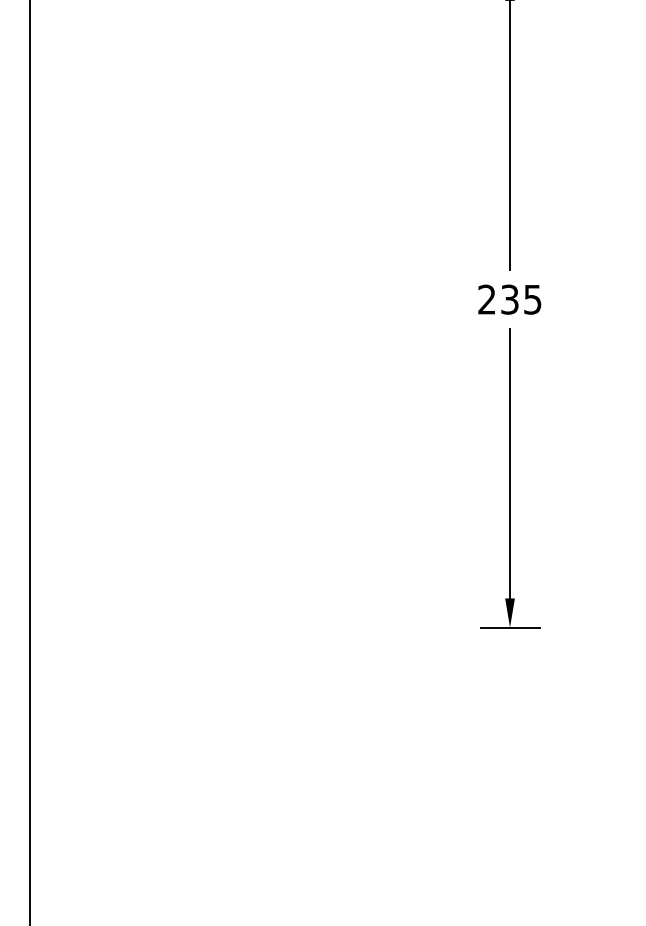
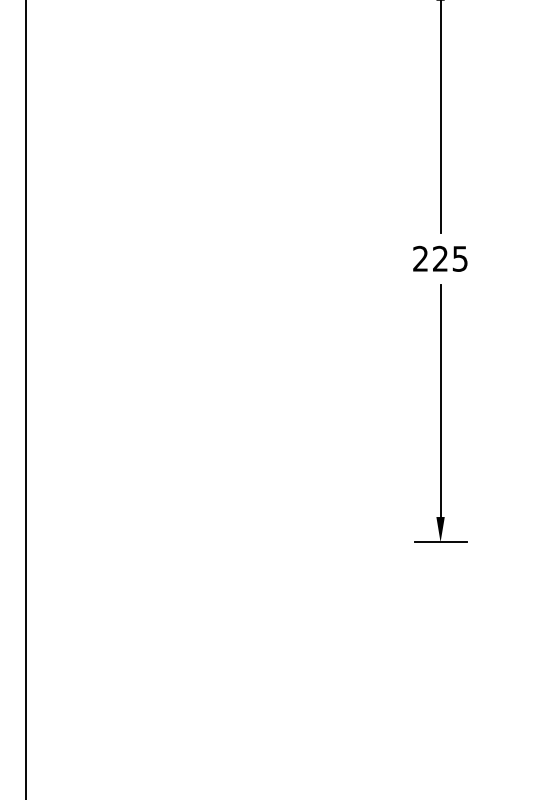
text: (509, 299) -> (440, 258), 235 -> 225

